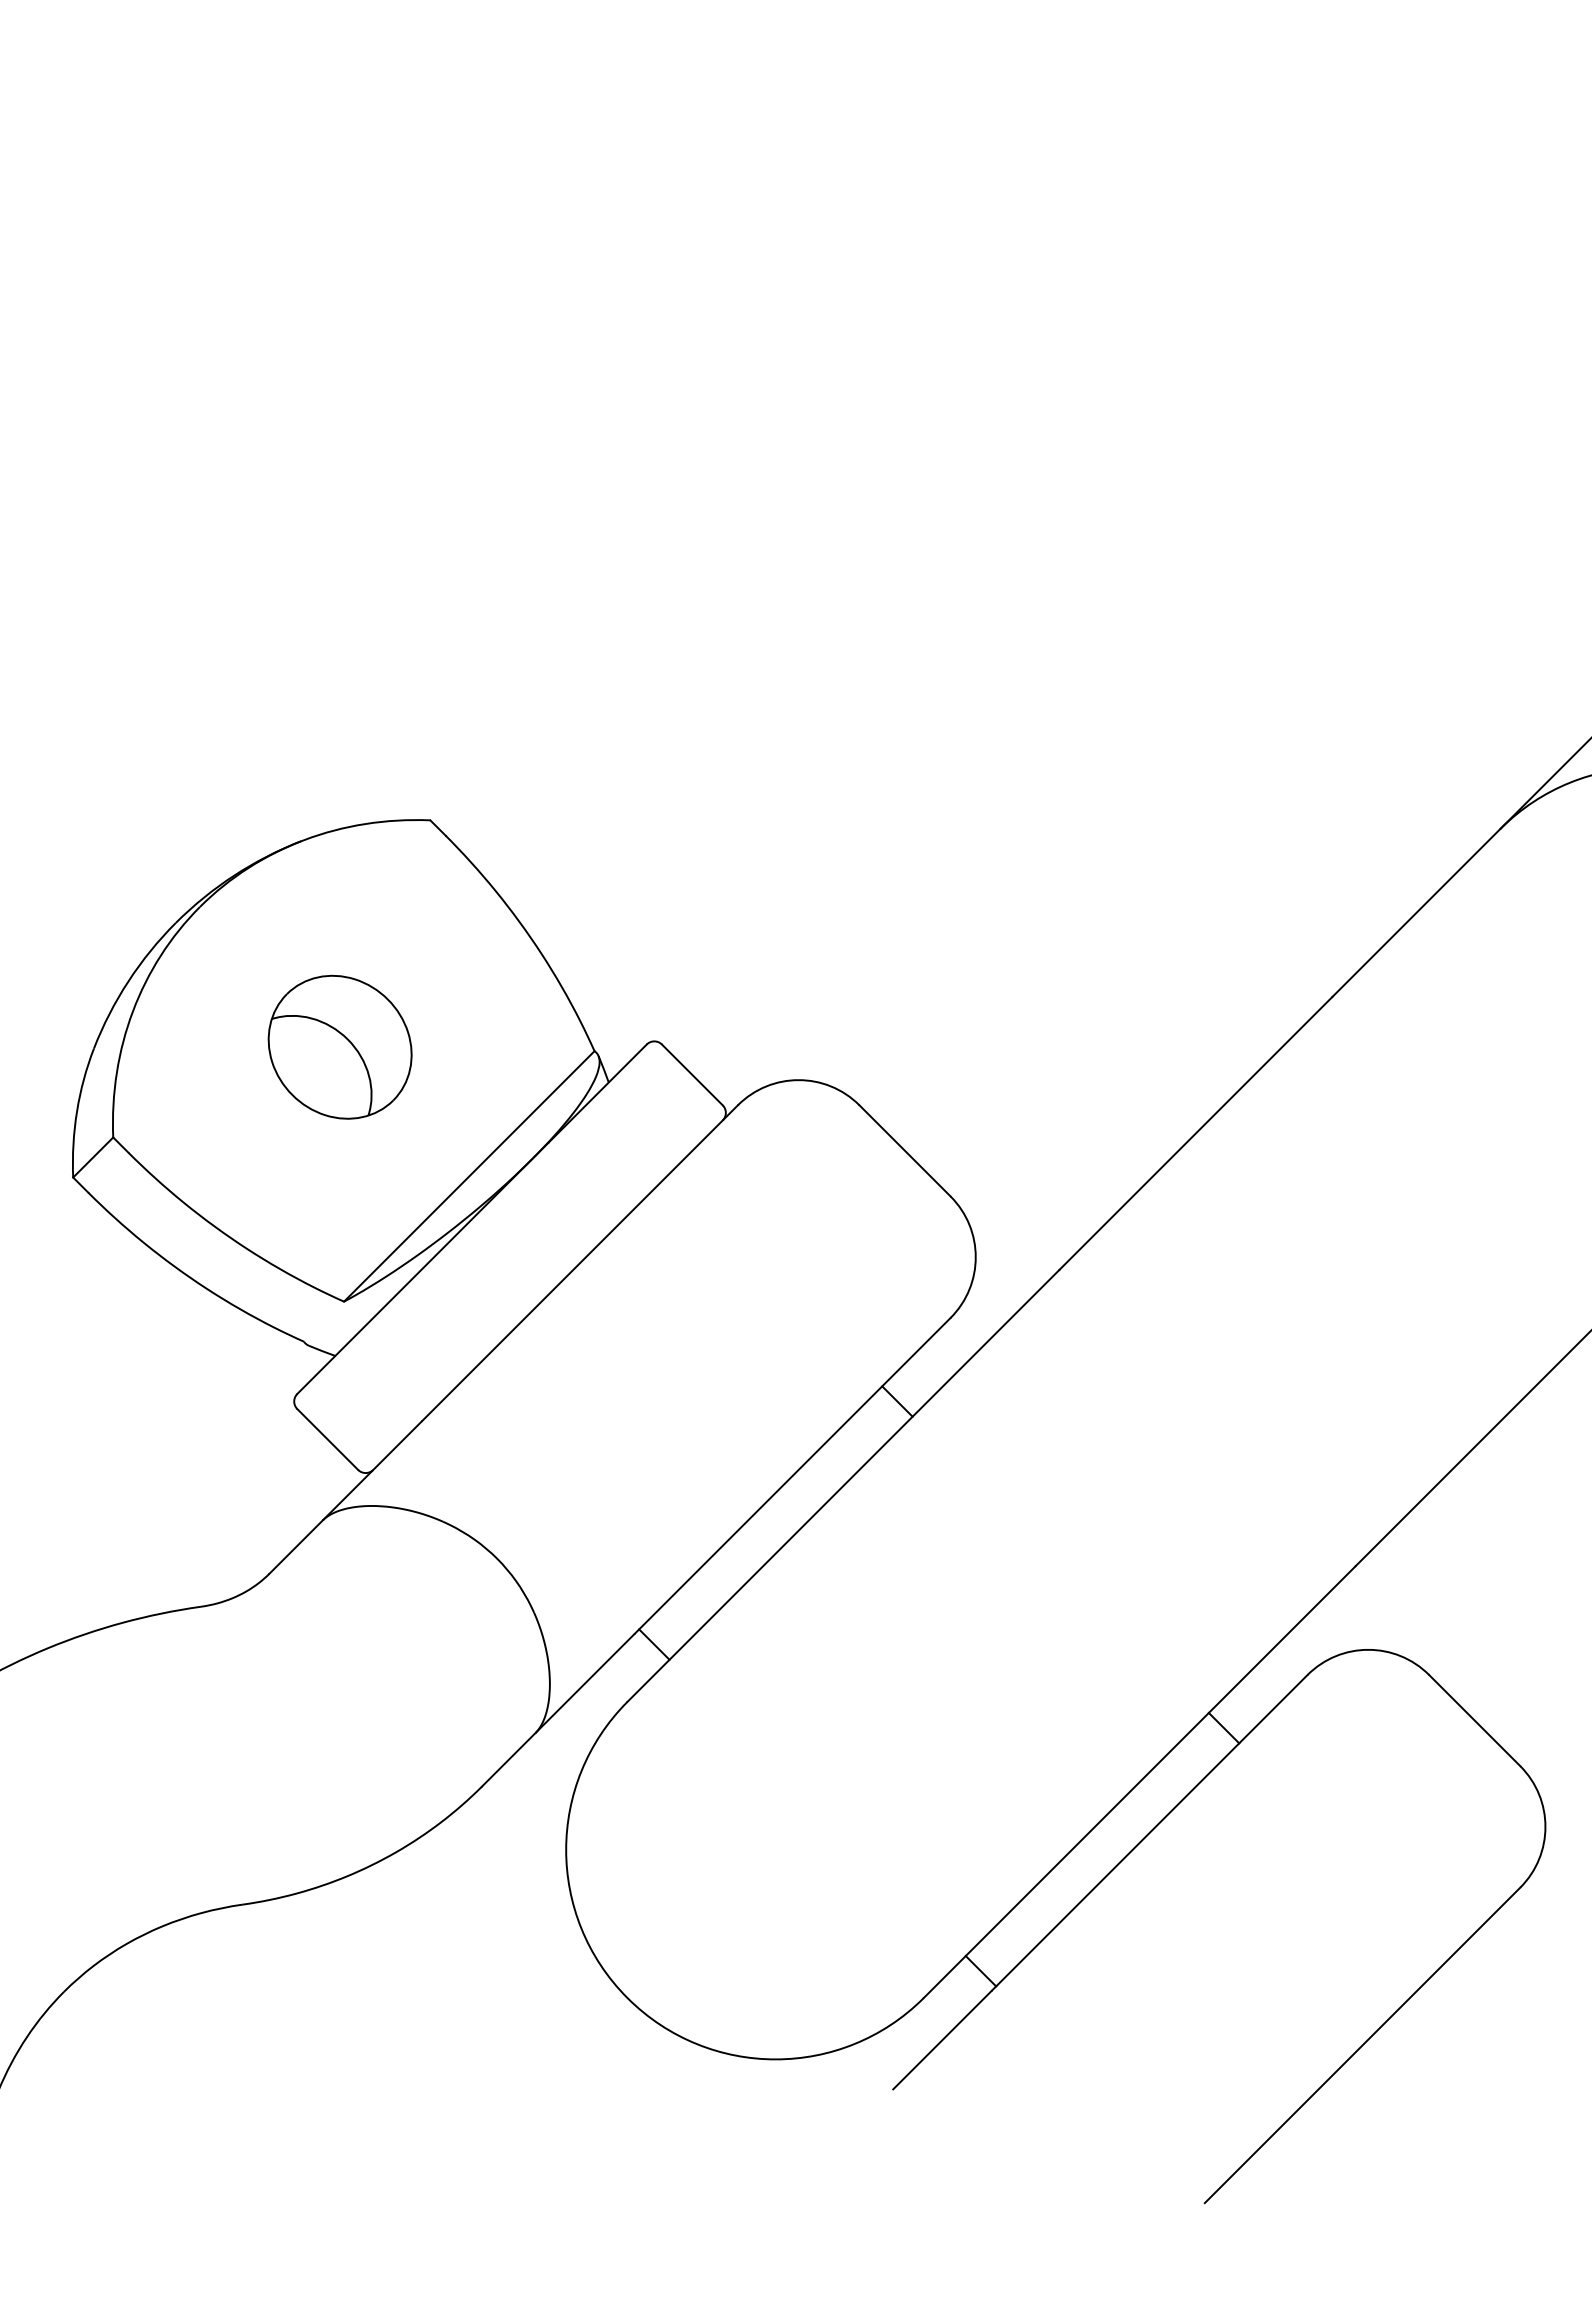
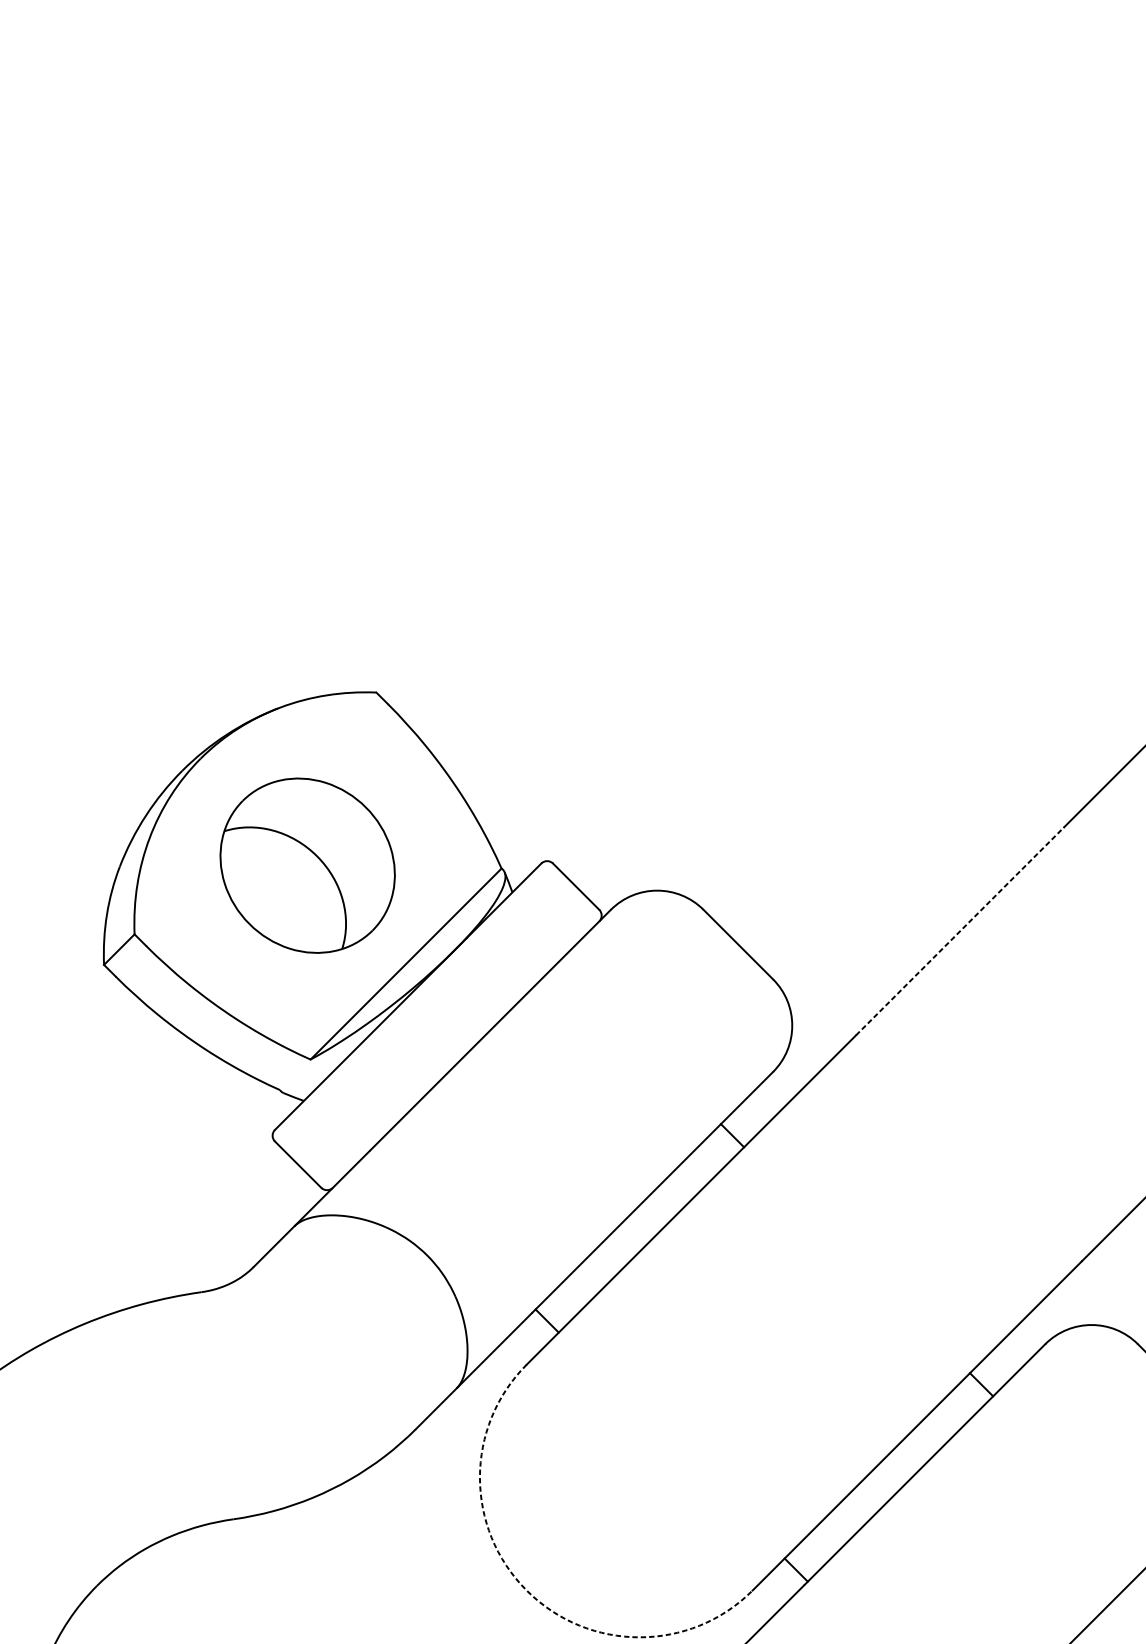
part: (339, 1046) -> (307, 864), size x1.6
line: (1195, 1133) -> (959, 931), solid -> dashed
arc: (627, 1998) -> (526, 1590), solid -> dashed

